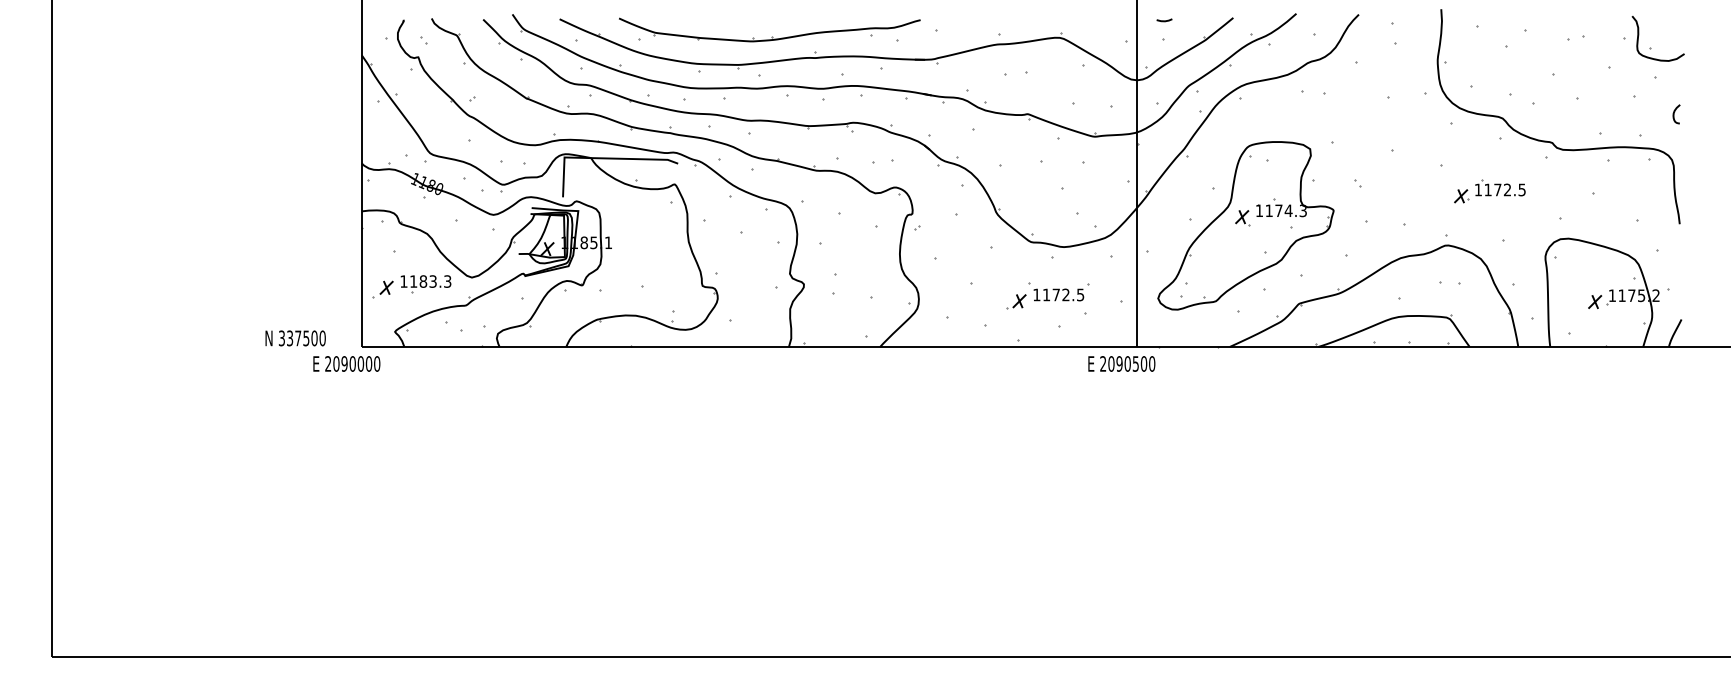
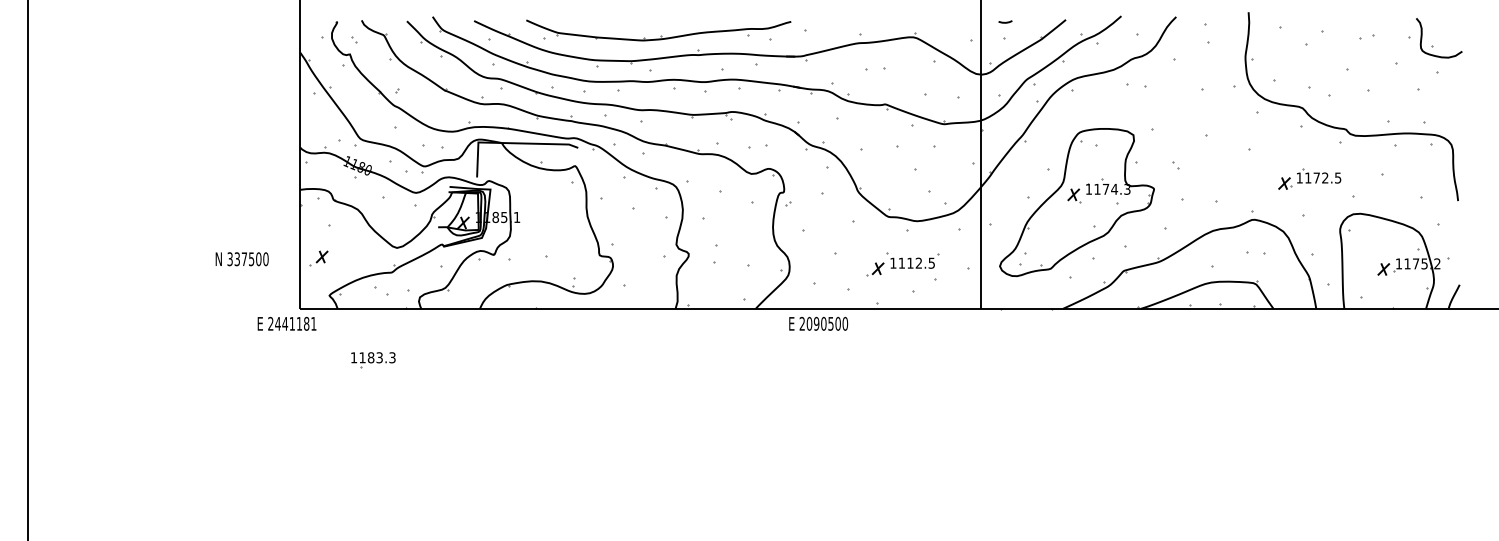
curve: (1674, 114) -> (1453, 104), removed
part: (1489, 191) -> (1309, 179), moved
part: (425, 284) -> (372, 360), moved
text: (1055, 294) -> (909, 262), 1172.5 -> 1112.5
text: (295, 338) -> (242, 259), moved
text: (356, 363) -> (295, 323), 2090000 -> 2441181
text: (1121, 363) -> (818, 323), moved

